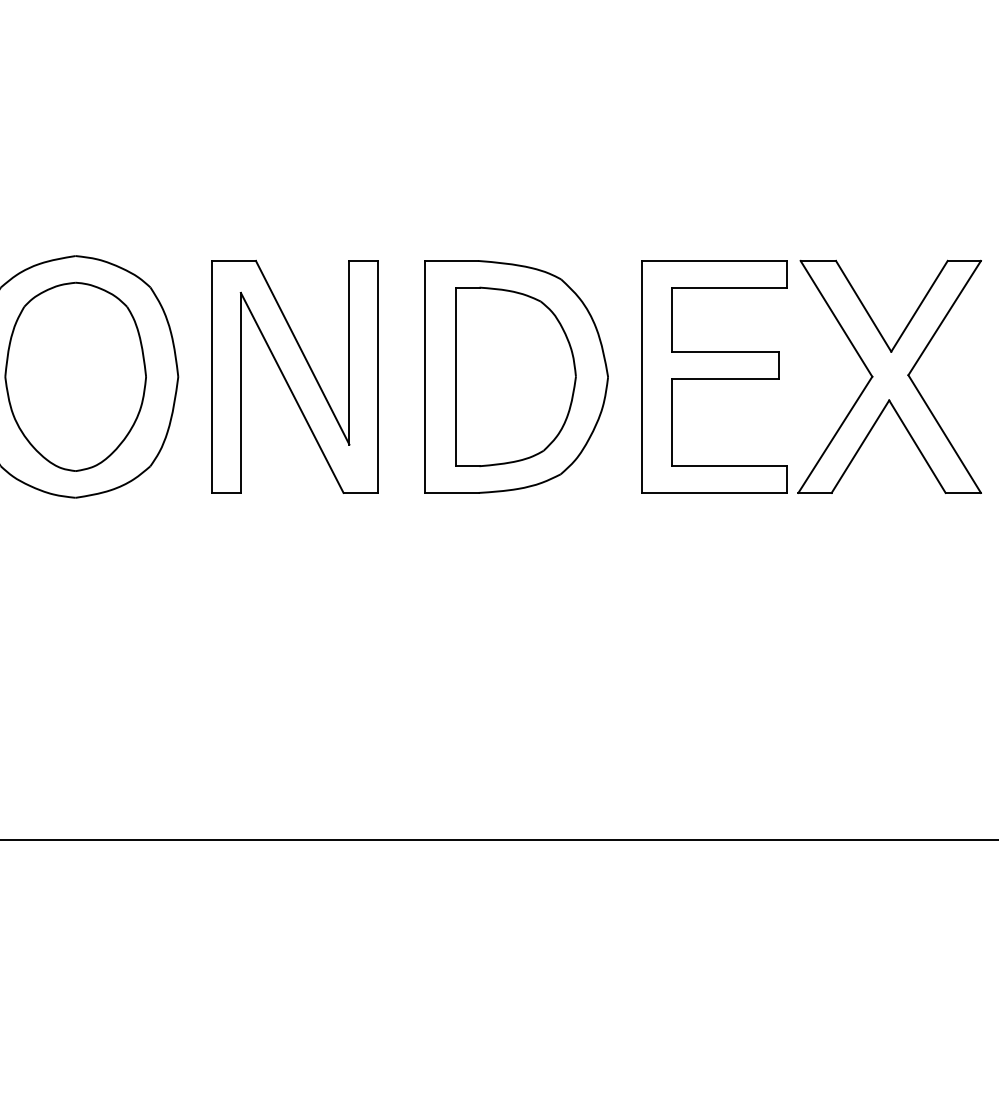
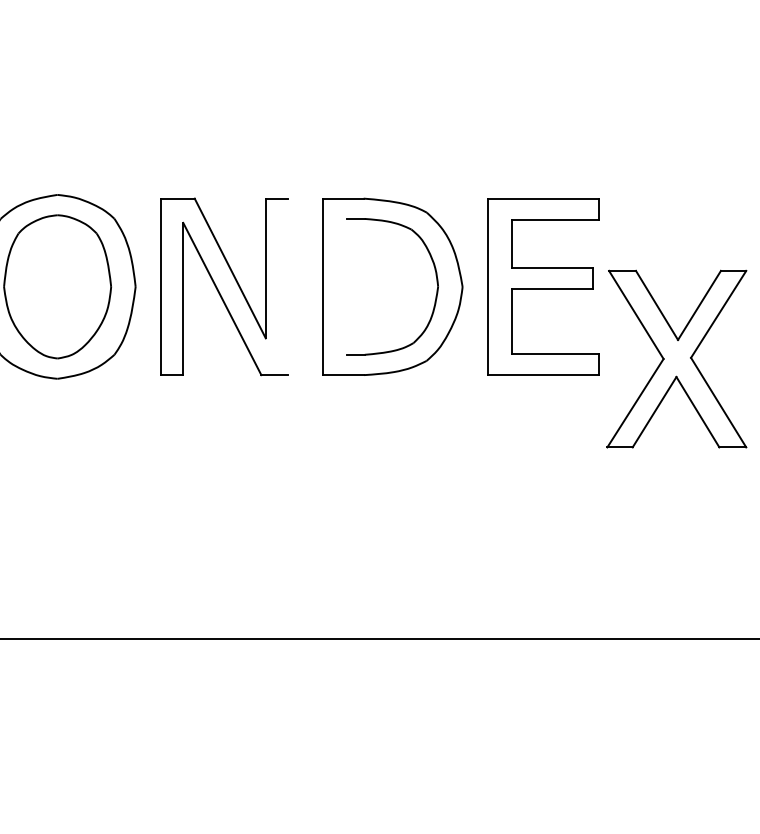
line: (378, 376) -> (287, 286), removed
line: (456, 376) -> (347, 286), removed
part: (889, 376) -> (676, 358), moved

